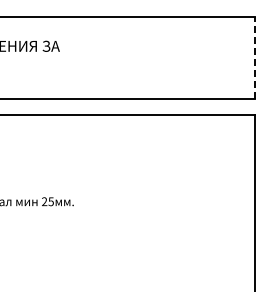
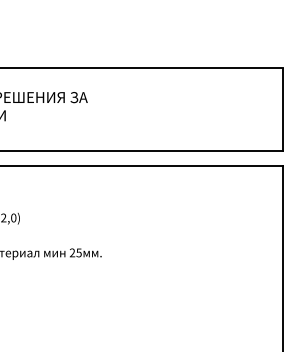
line: (254, 58) -> (282, 109), dashed -> solid

